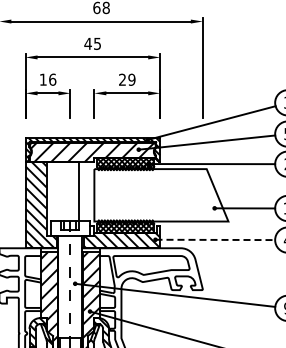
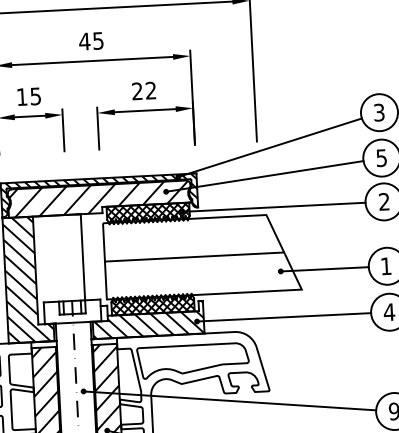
text: (52, 79) -> (35, 96), 16 -> 15
text: (131, 79) -> (150, 90), 29 -> 22
line: (155, 195) -> (193, 257), added
line: (215, 239) -> (284, 316), dashed -> solid

